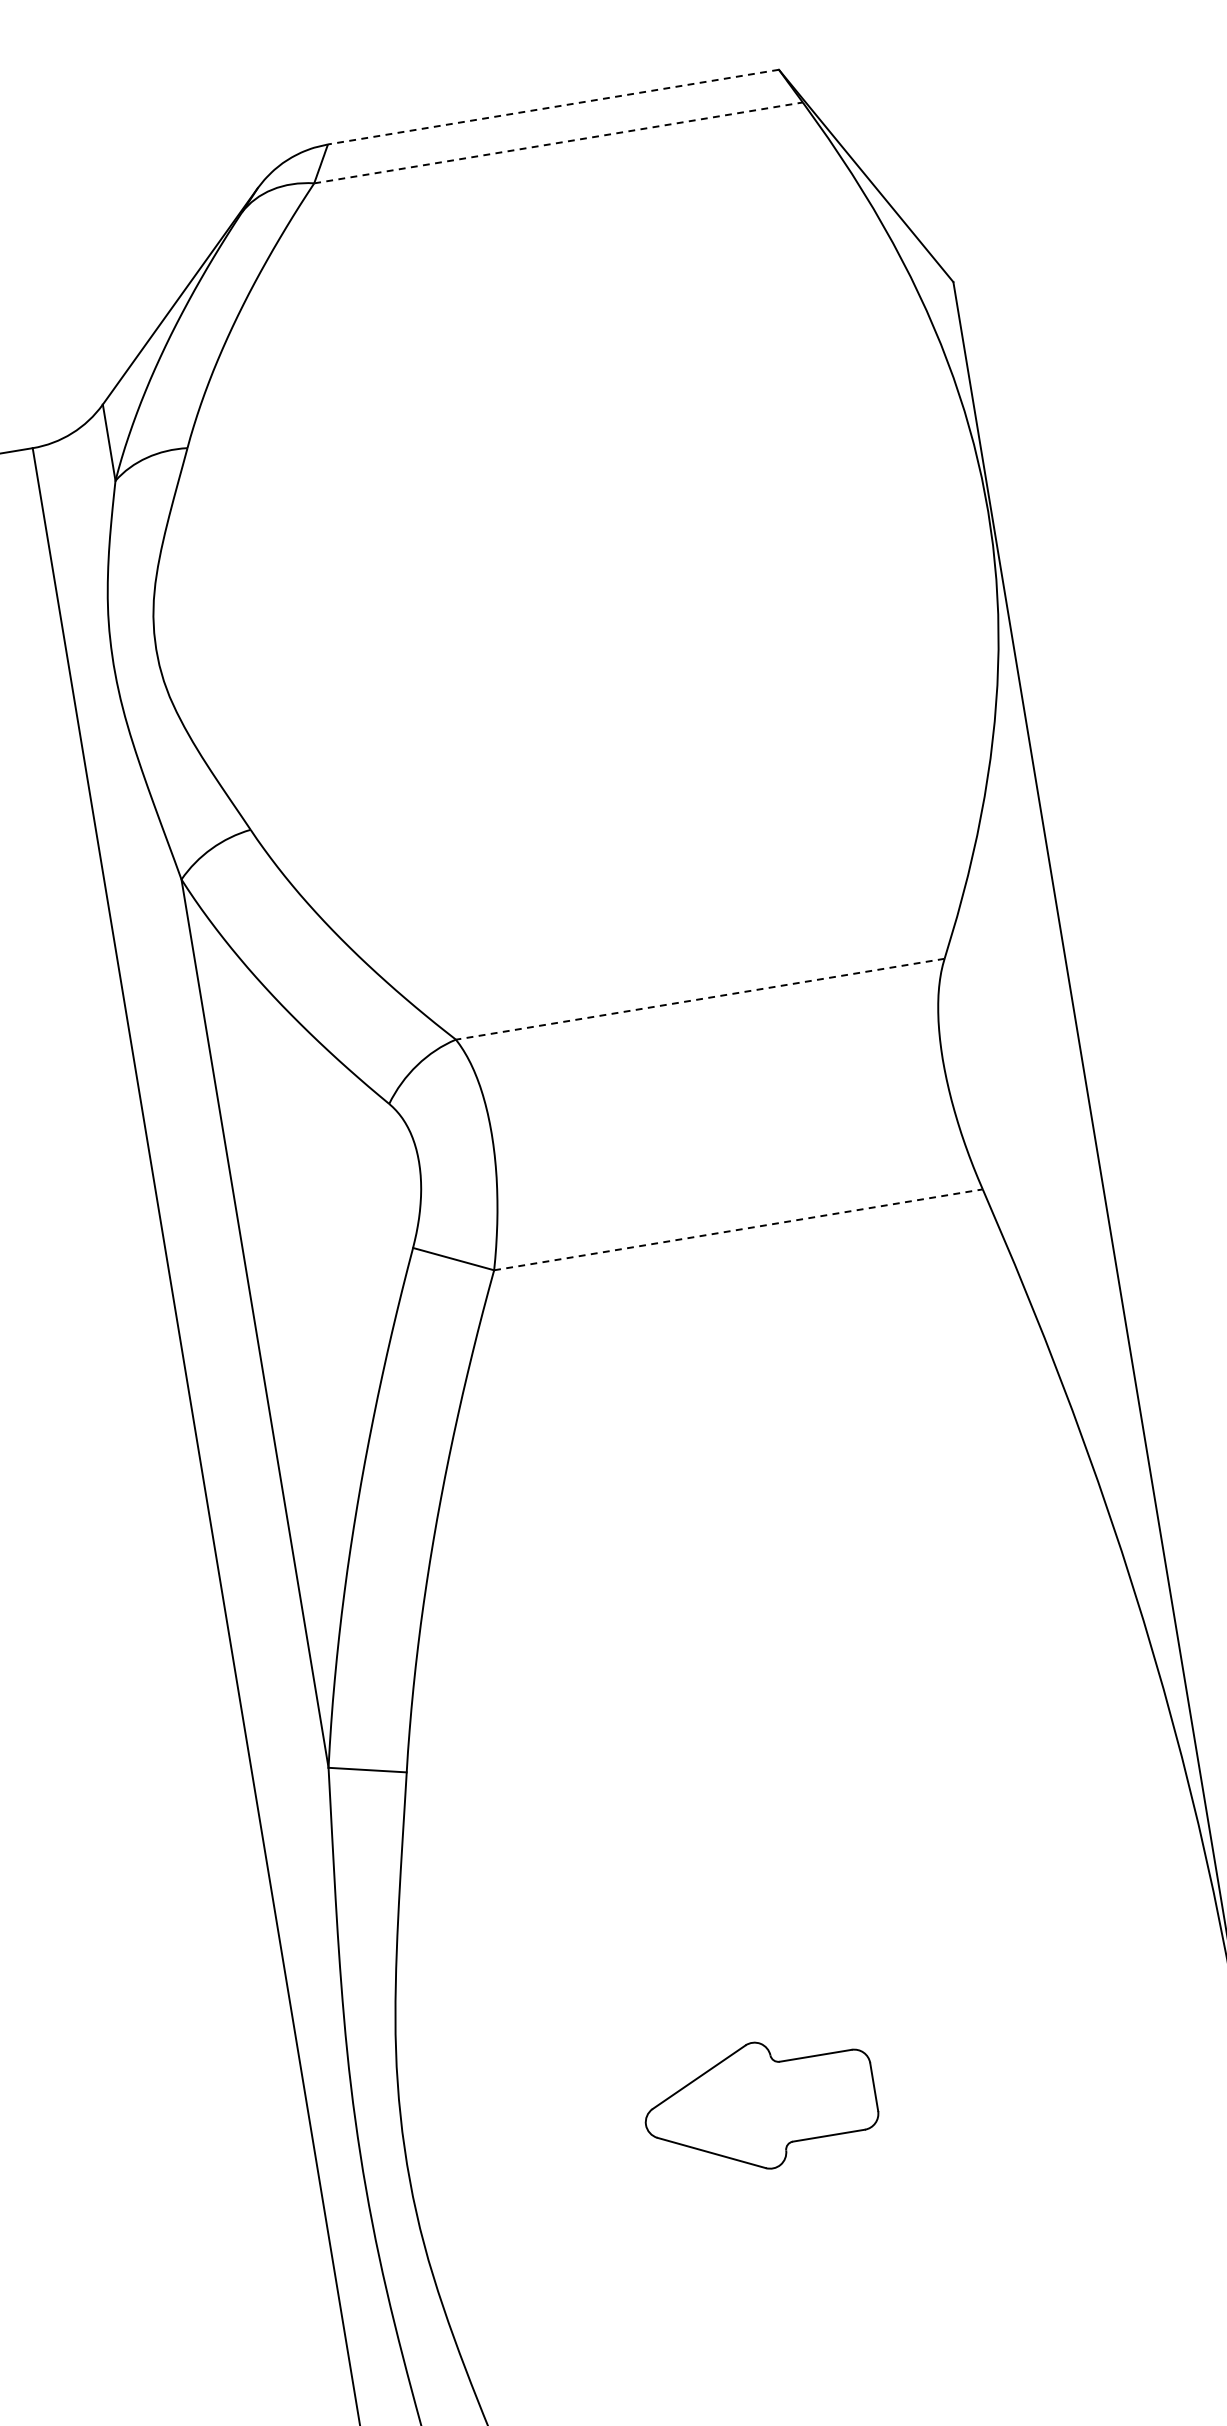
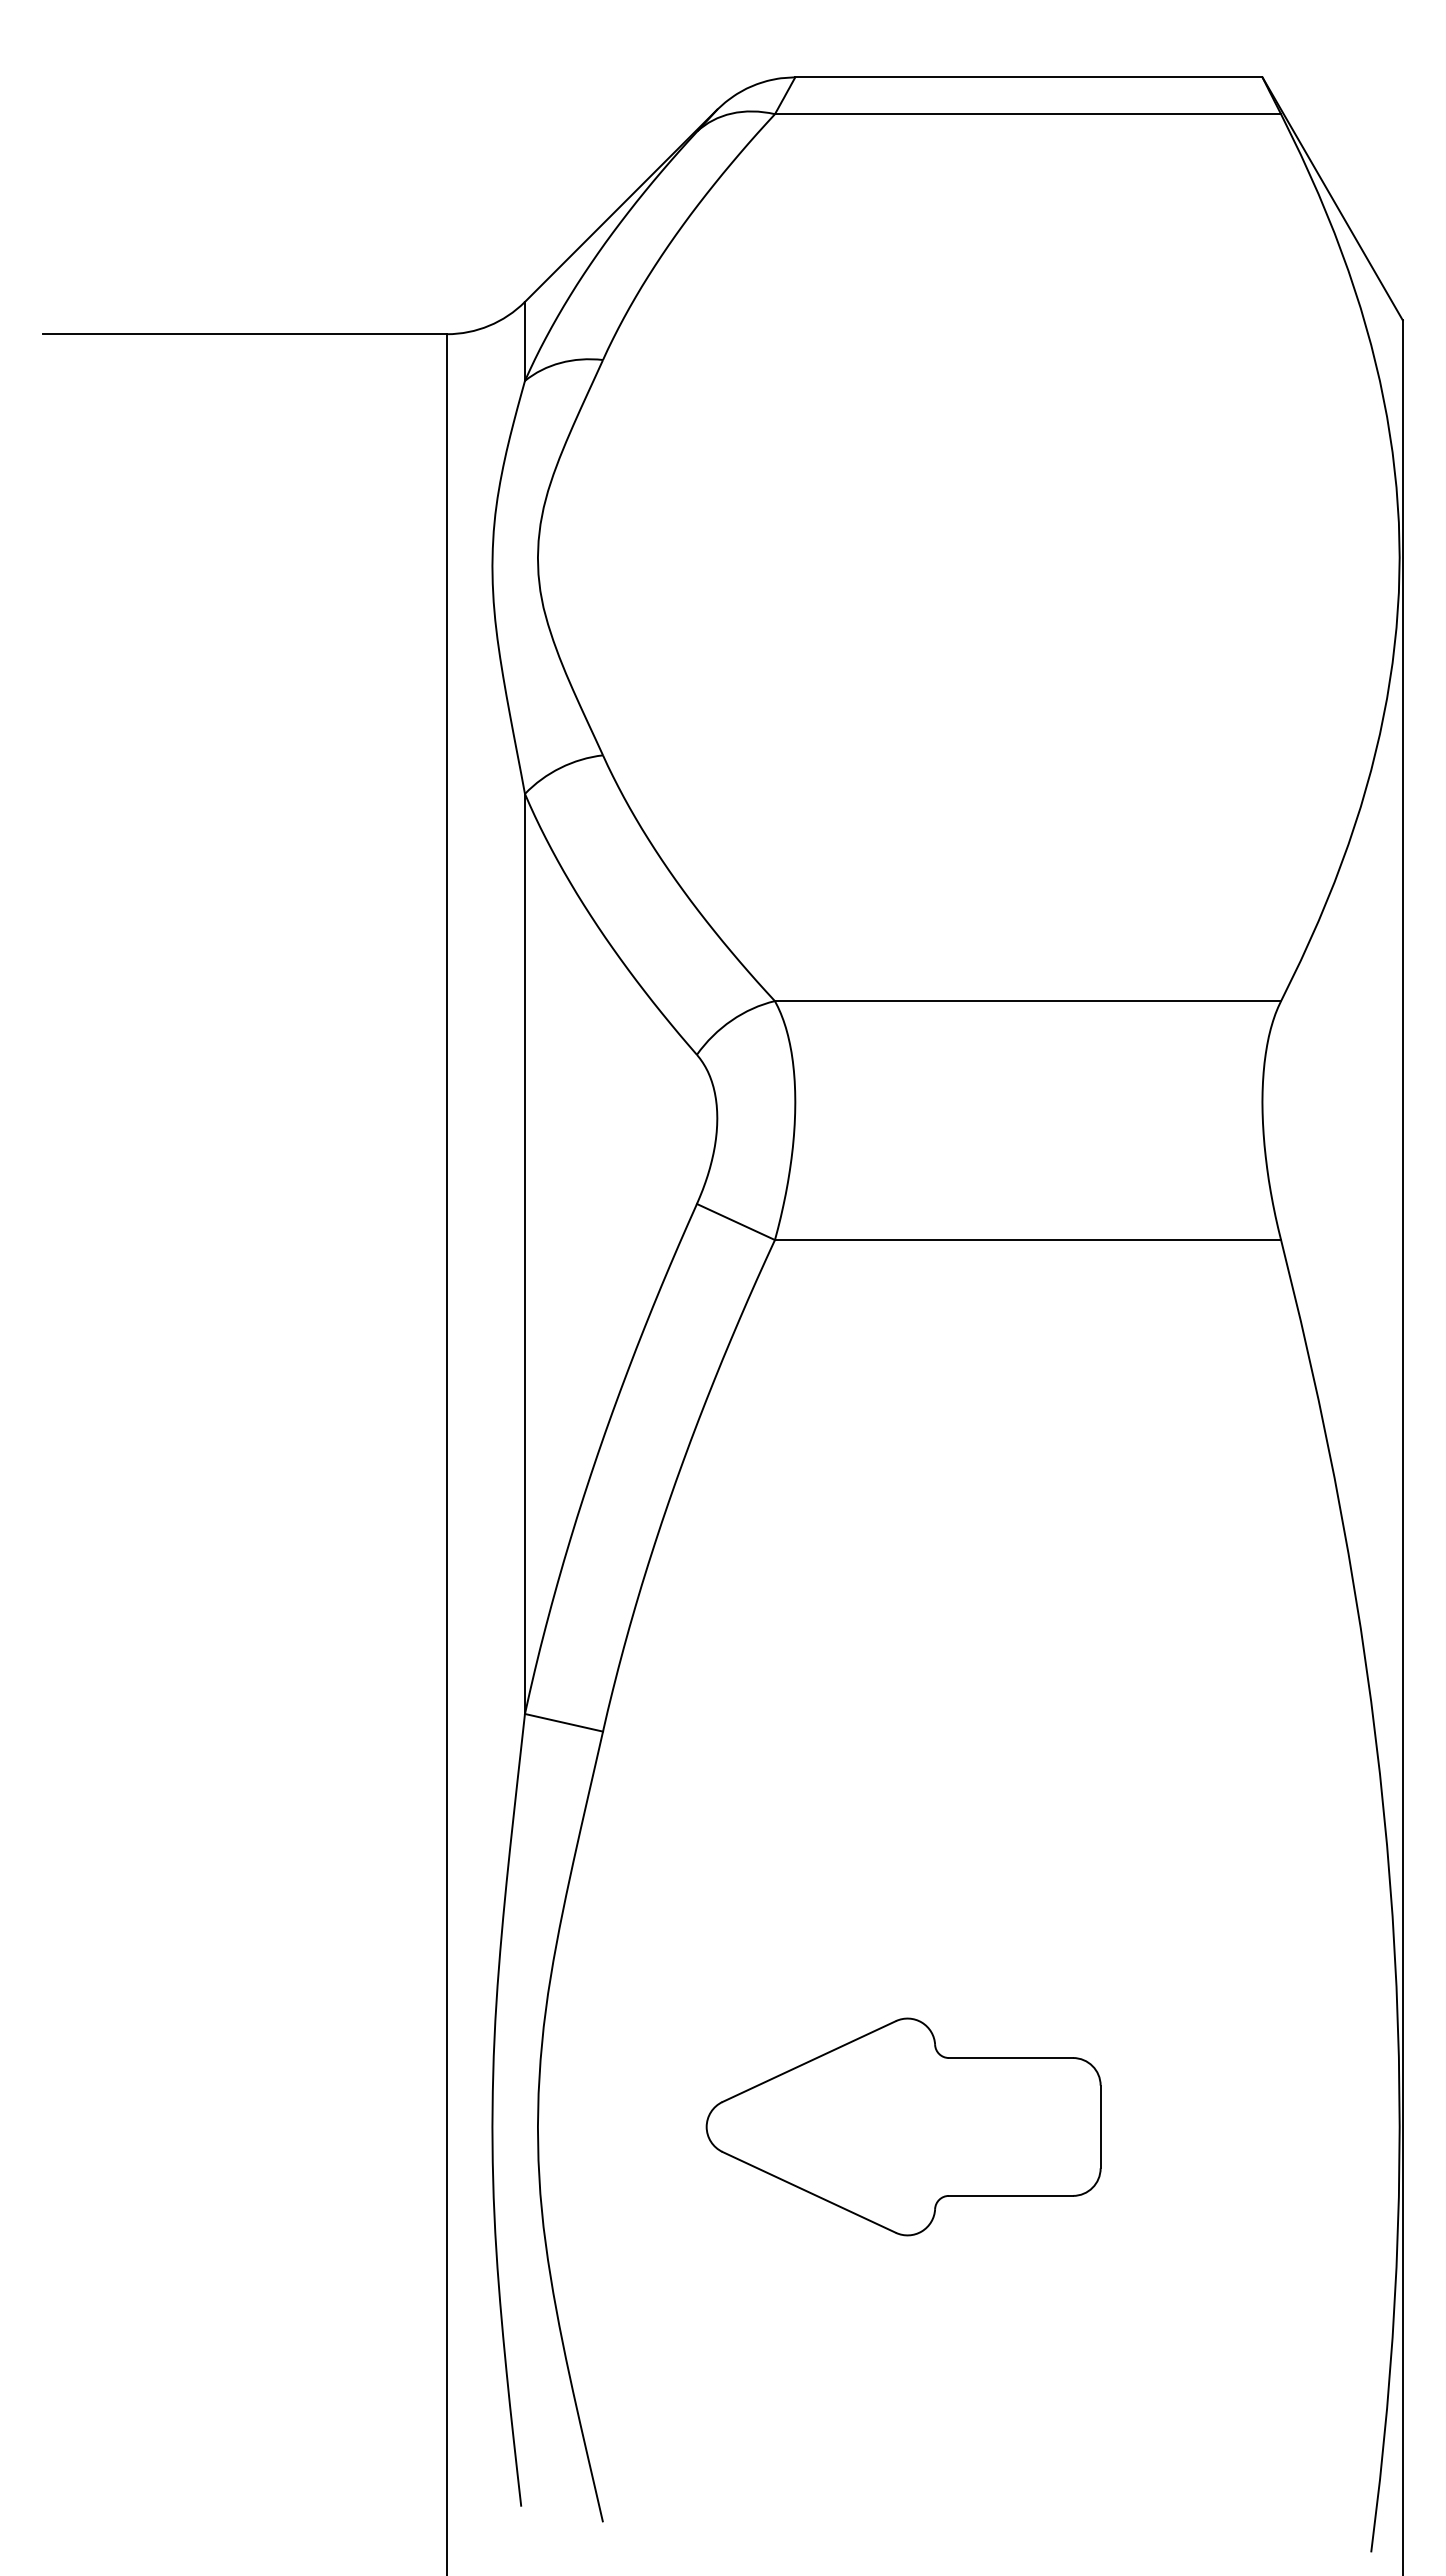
line: (553, 107) -> (1028, 77), dashed -> solid
line: (559, 143) -> (1028, 114), dashed -> solid
line: (699, 999) -> (1027, 1001), dashed -> solid
line: (739, 1230) -> (1028, 1240), dashed -> solid
part: (759, 2105) -> (903, 2126), size x1.67

